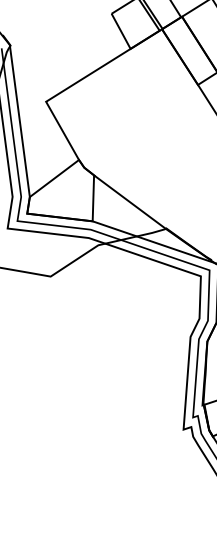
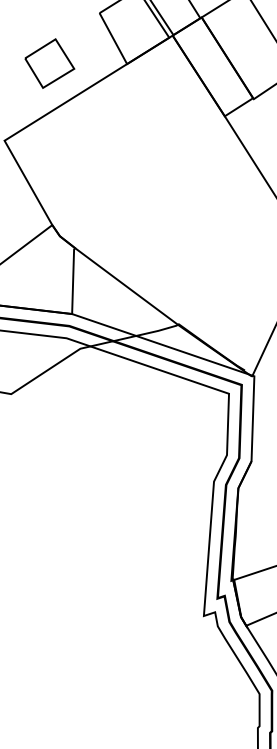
part: (77, 48) -> (50, 63), added

